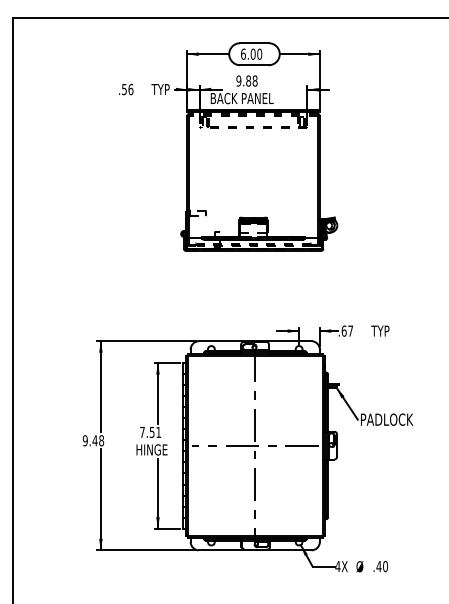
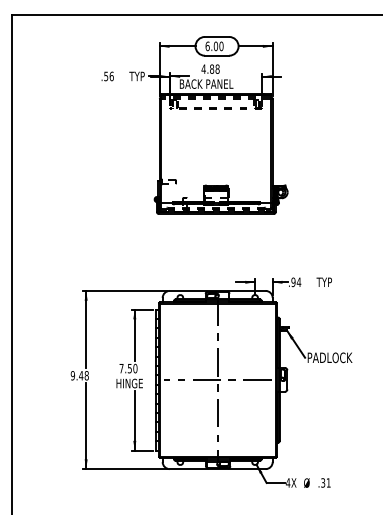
text: (238, 80) -> (203, 68), 9.88 -> 4.88
text: (347, 331) -> (296, 282), .67 -> .94
text: (158, 432) -> (135, 368), 7.51 -> 7.50
text: (381, 566) -> (325, 482), .40 -> .31

